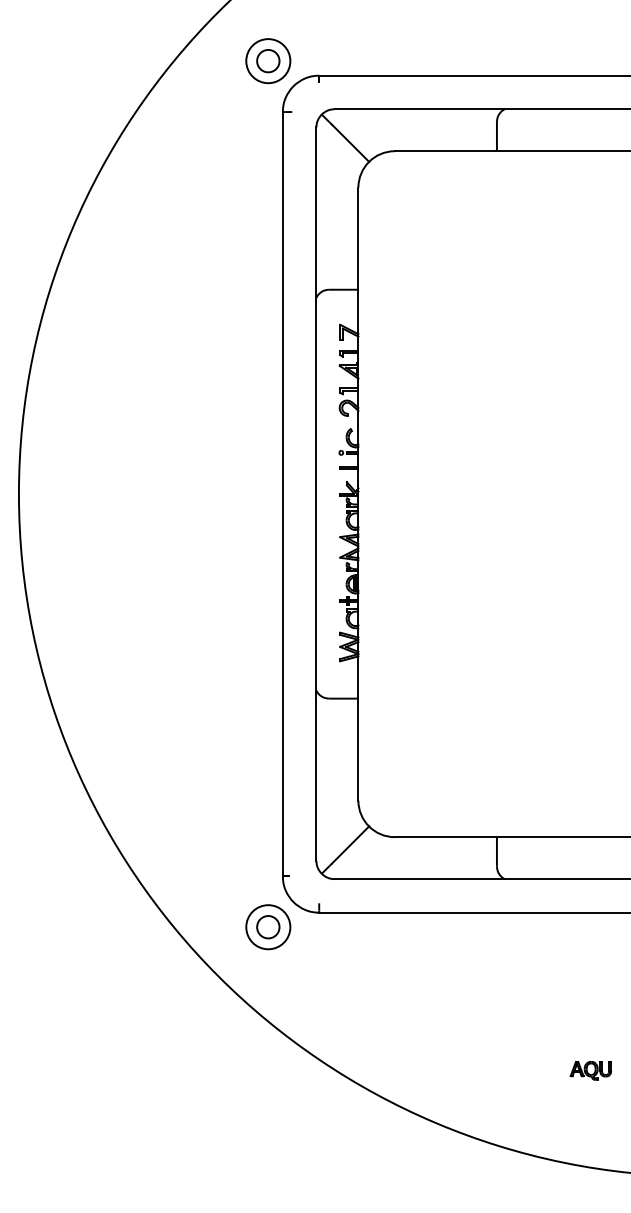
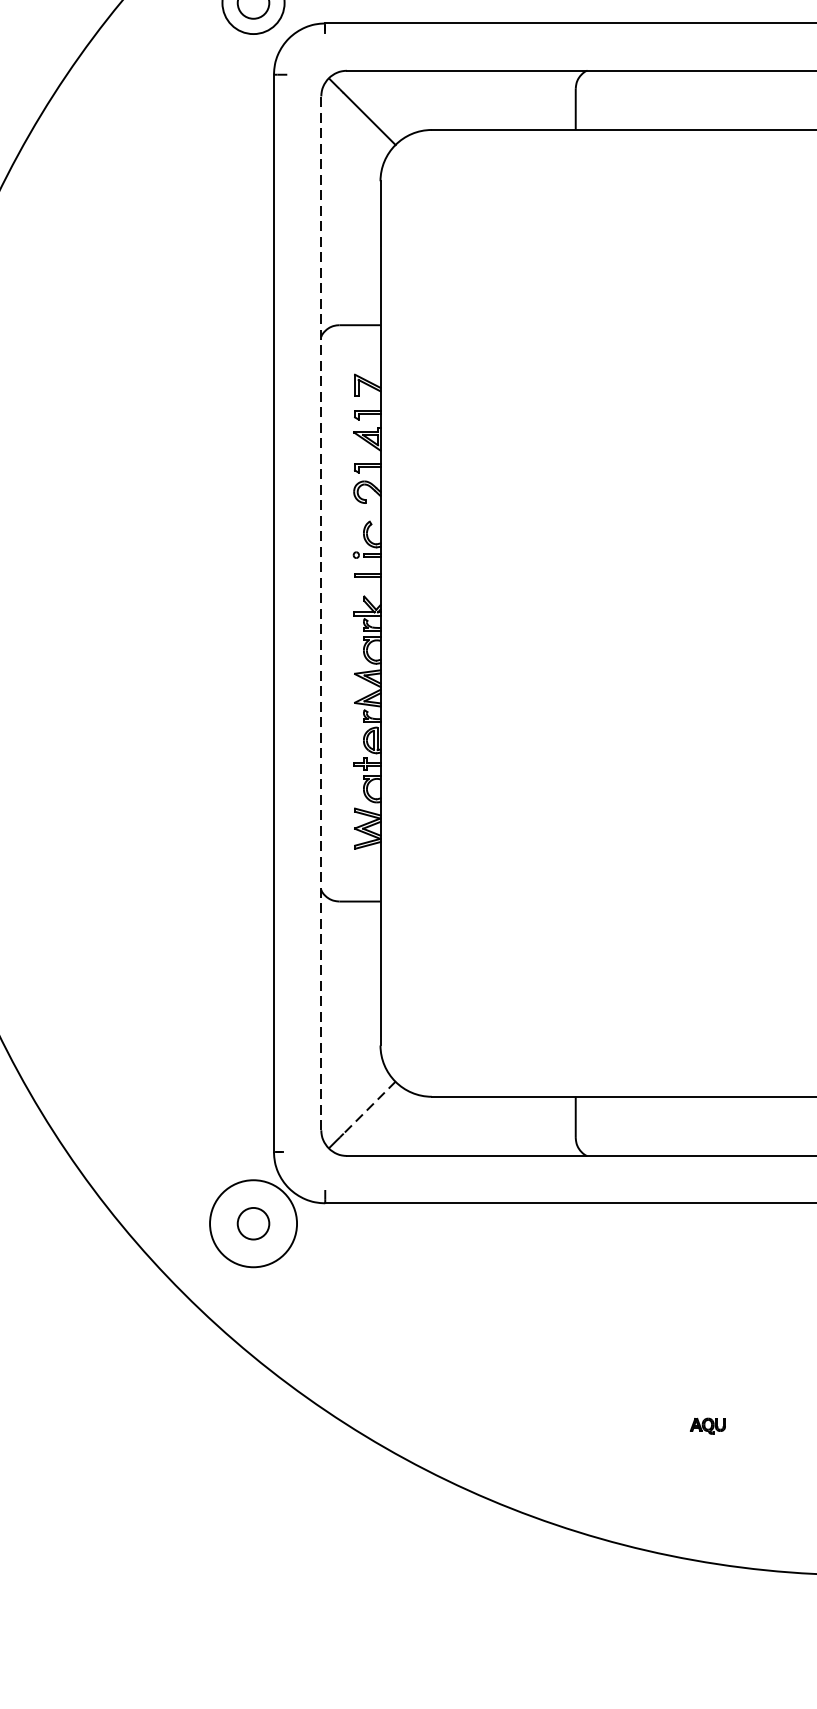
line: (316, 494) -> (321, 613), solid -> dashed
line: (350, 845) -> (369, 1108), solid -> dashed
circle: (268, 927) -> (253, 1224), size x1.4
part: (590, 1070) -> (707, 1425), size x0.6

